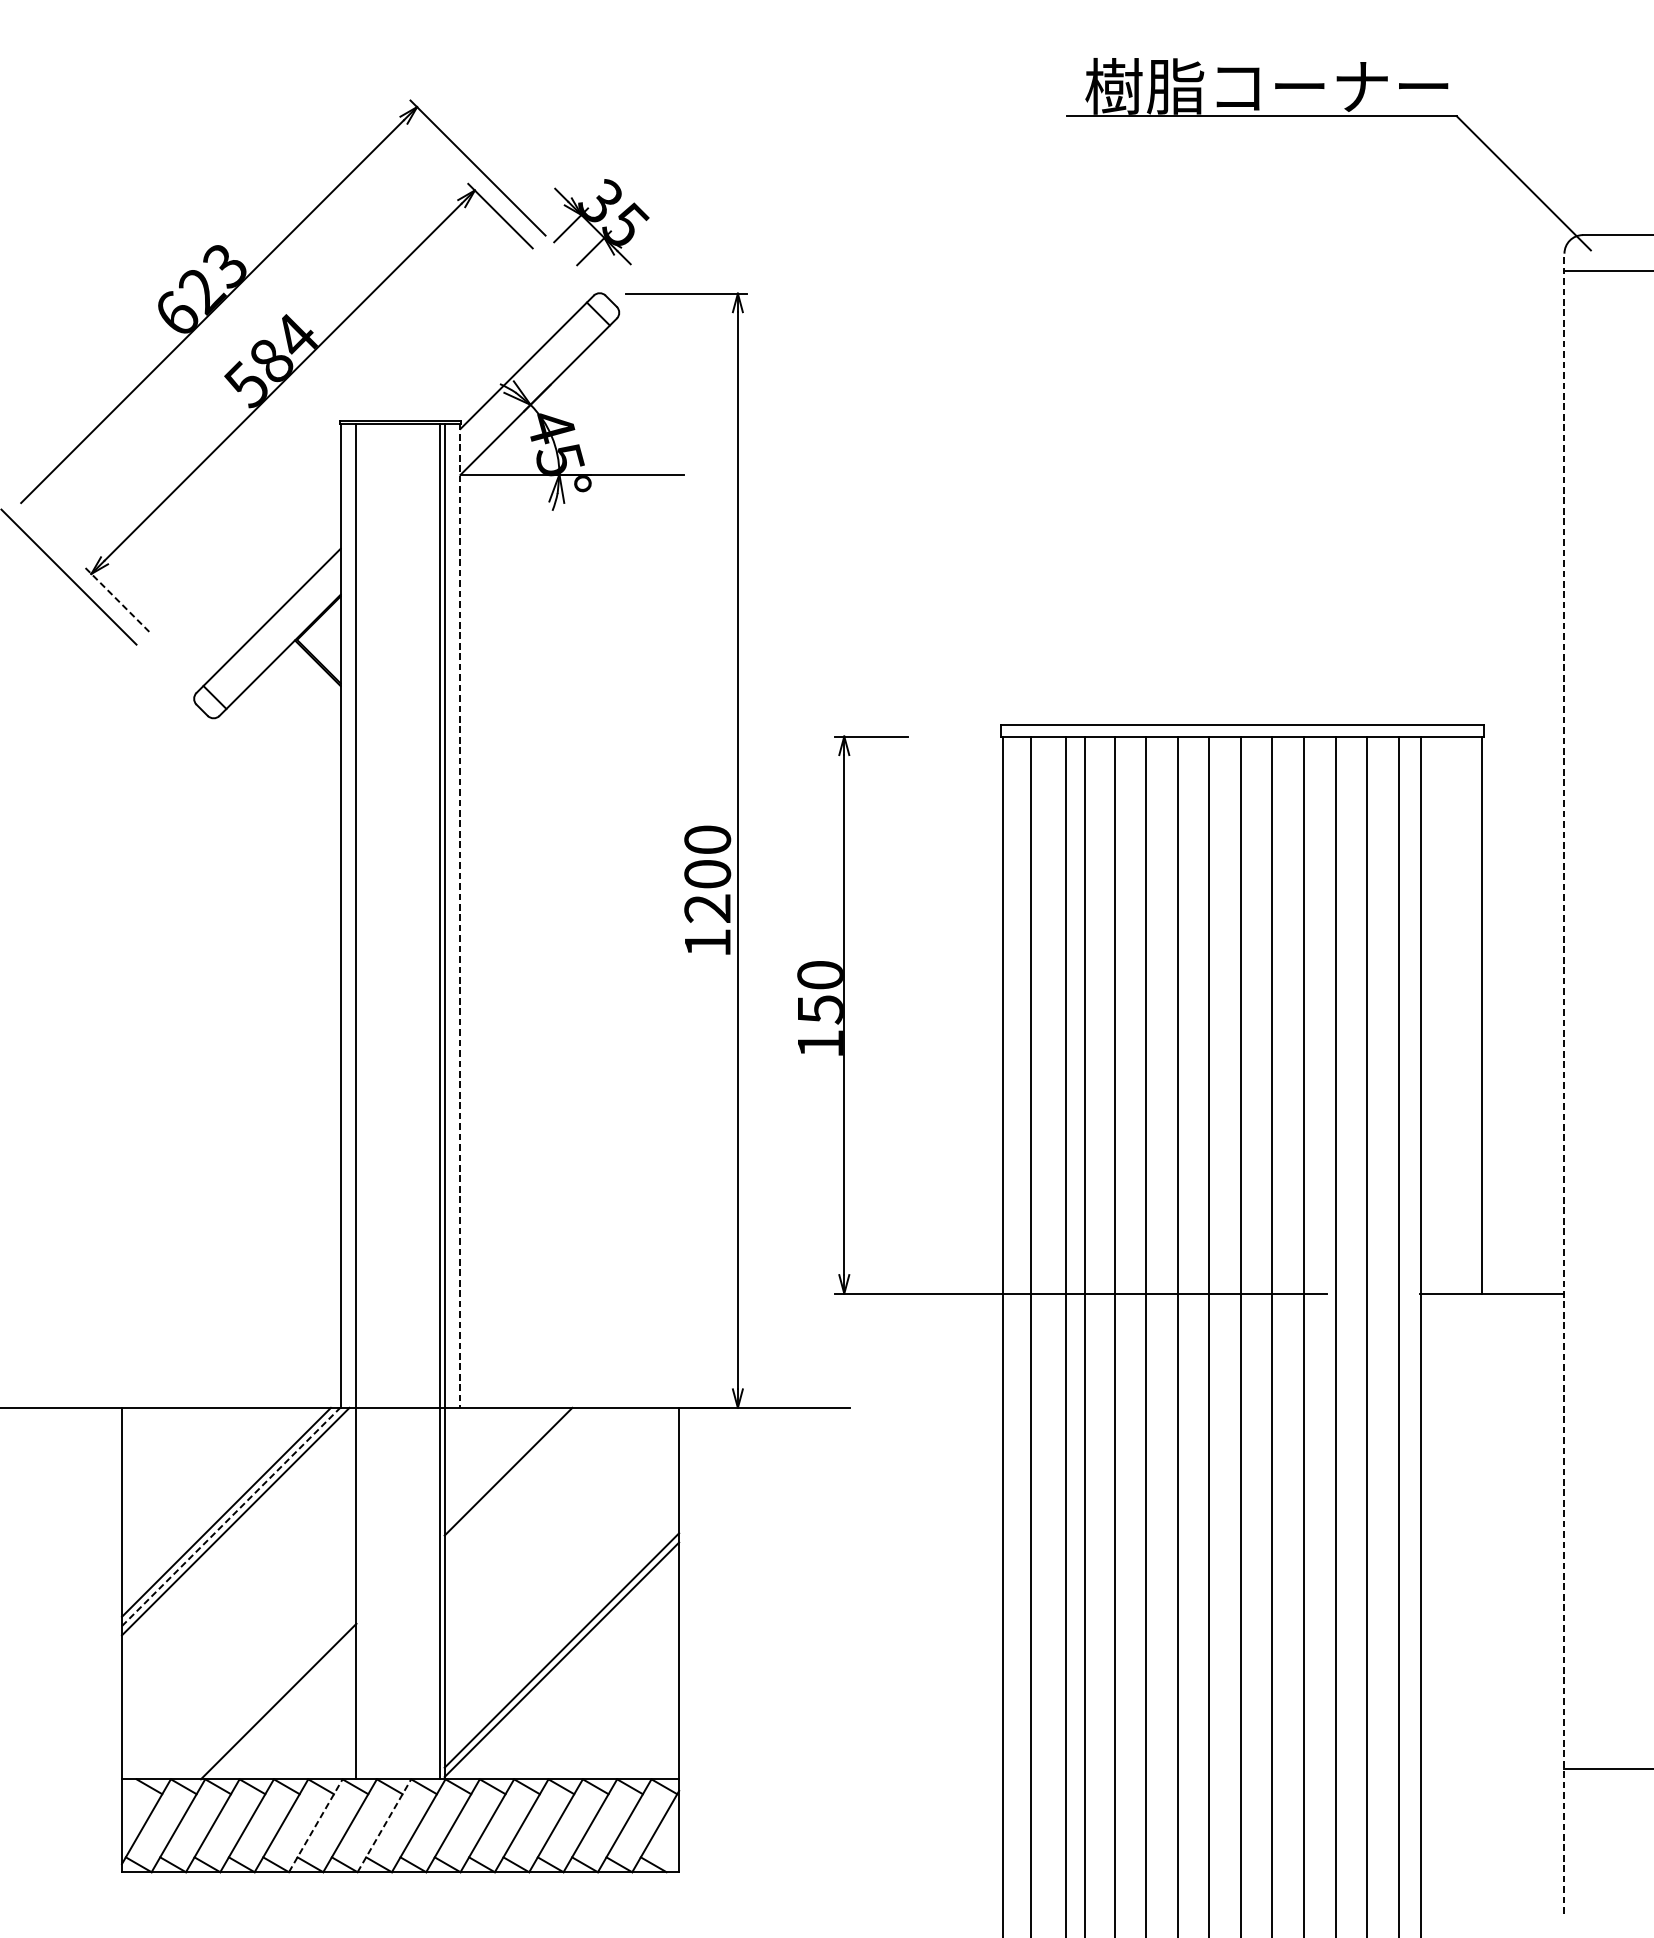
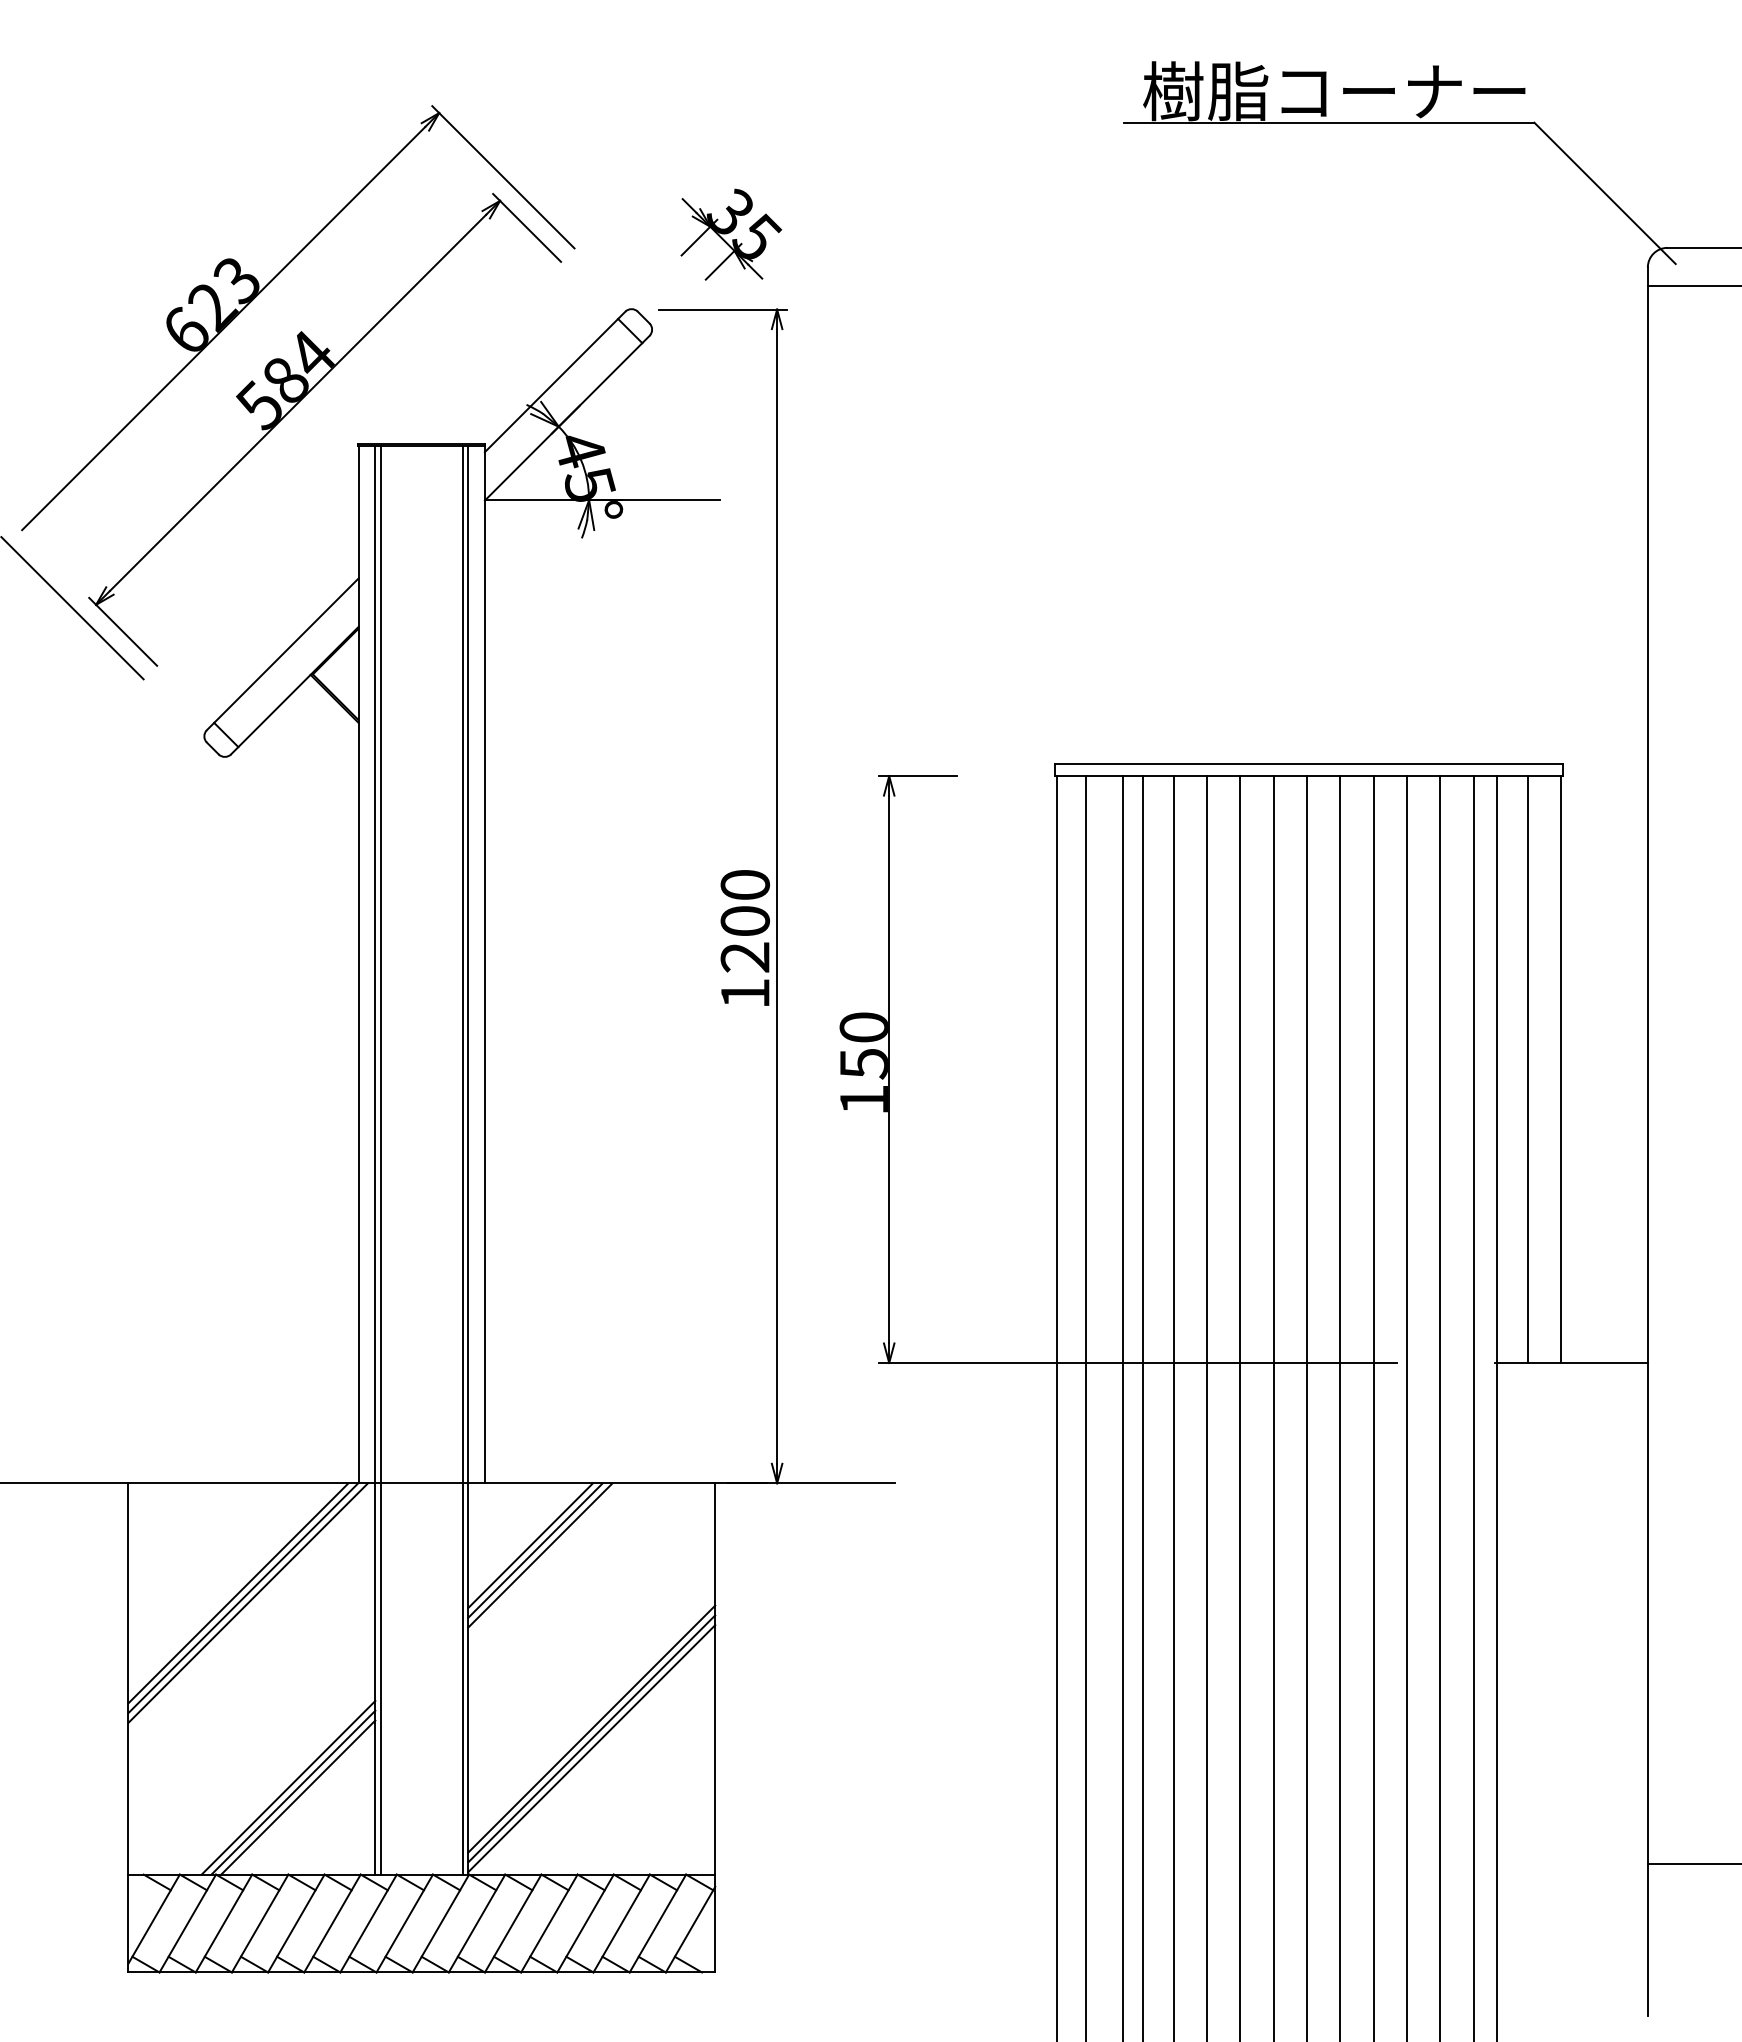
part: (601, 222) -> (731, 234), moved
line: (116, 599) -> (122, 631), dashed -> solid
line: (460, 916) -> (484, 965), dashed -> solid
line: (1451, 1015) -> (1528, 1069), added
line: (1564, 1083) -> (1647, 1141), dashed -> solid
line: (361, 1101) -> (380, 1160), added
line: (503, 1466) -> (530, 1545), added
line: (513, 1476) -> (540, 1555), added
line: (231, 1517) -> (243, 1598), dashed -> solid
line: (561, 1640) -> (591, 1728), added
line: (274, 1696) -> (288, 1787), added
line: (283, 1706) -> (298, 1797), added
line: (315, 1825) -> (332, 1923), dashed -> solid
line: (385, 1825) -> (405, 1923), dashed -> solid

